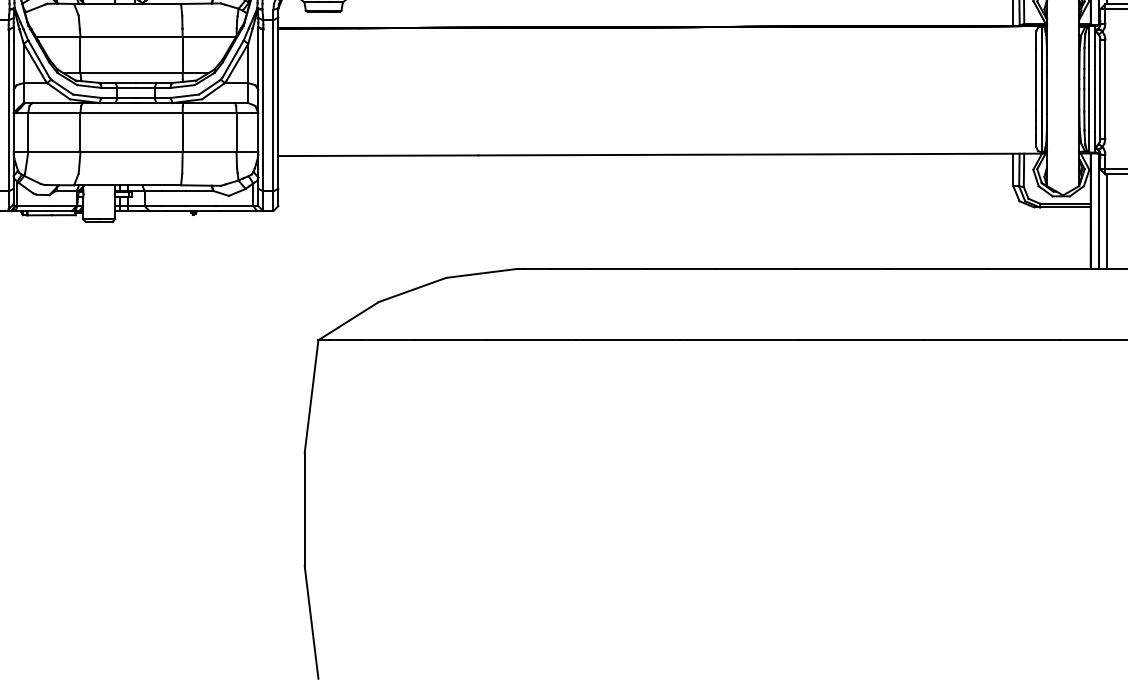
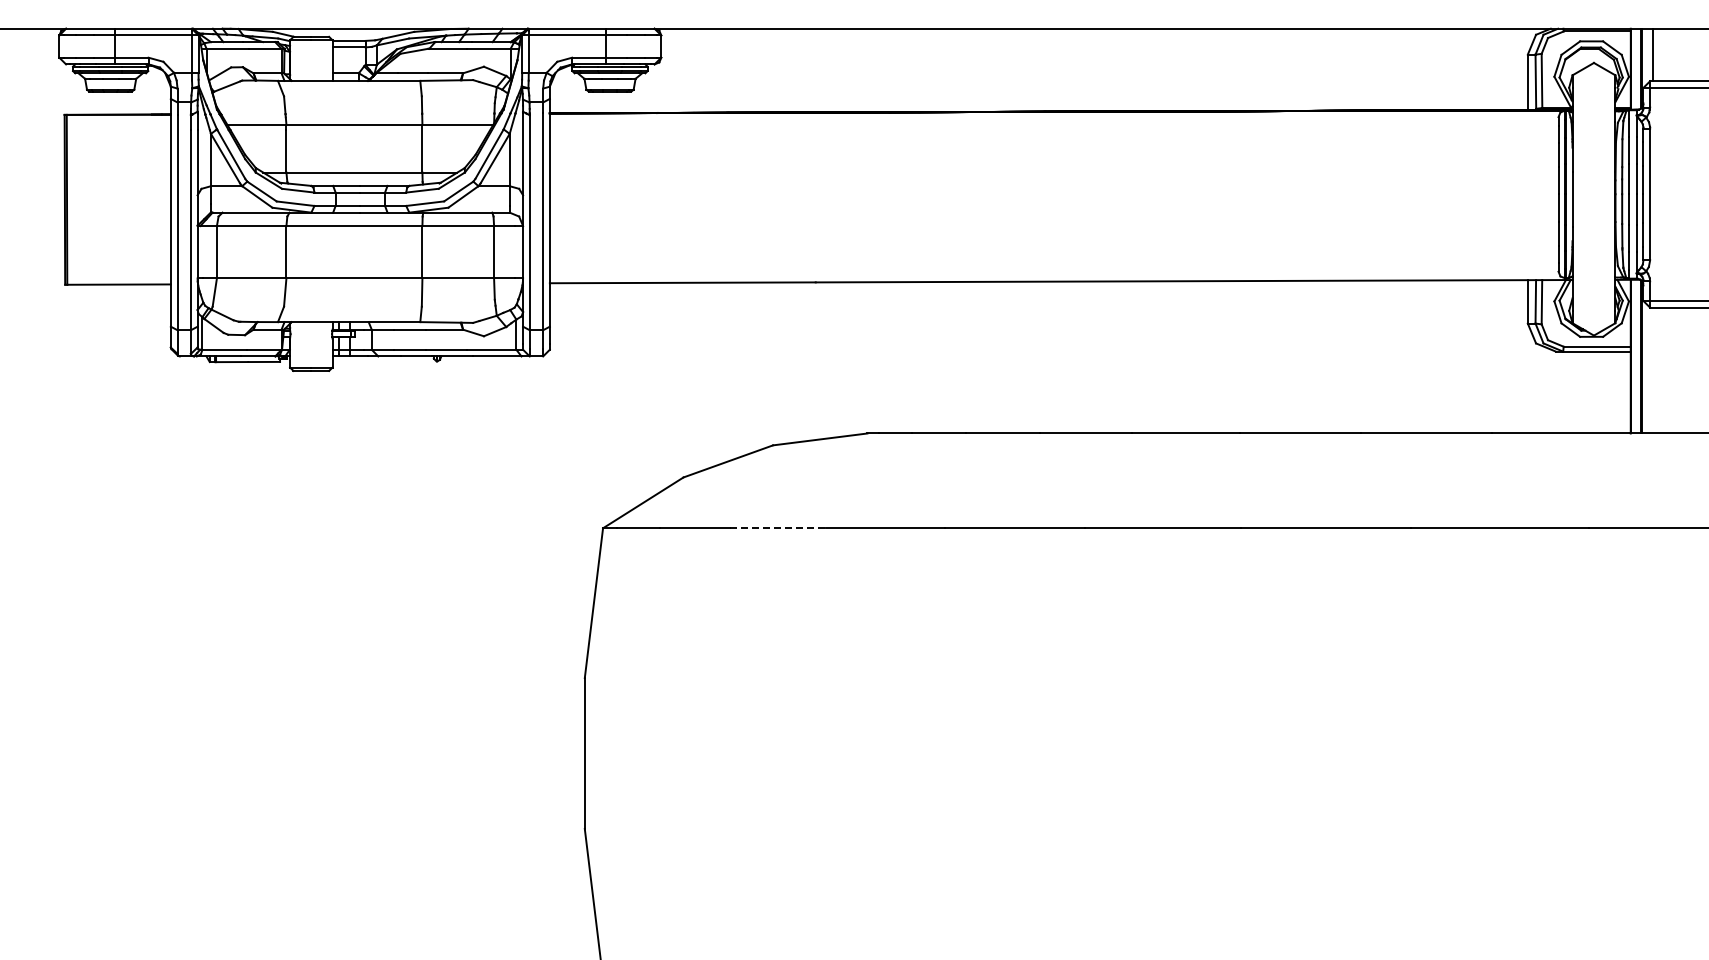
line: (1107, 221) -> (1652, 370), removed
line: (450, 340) -> (778, 528), solid -> dashed

